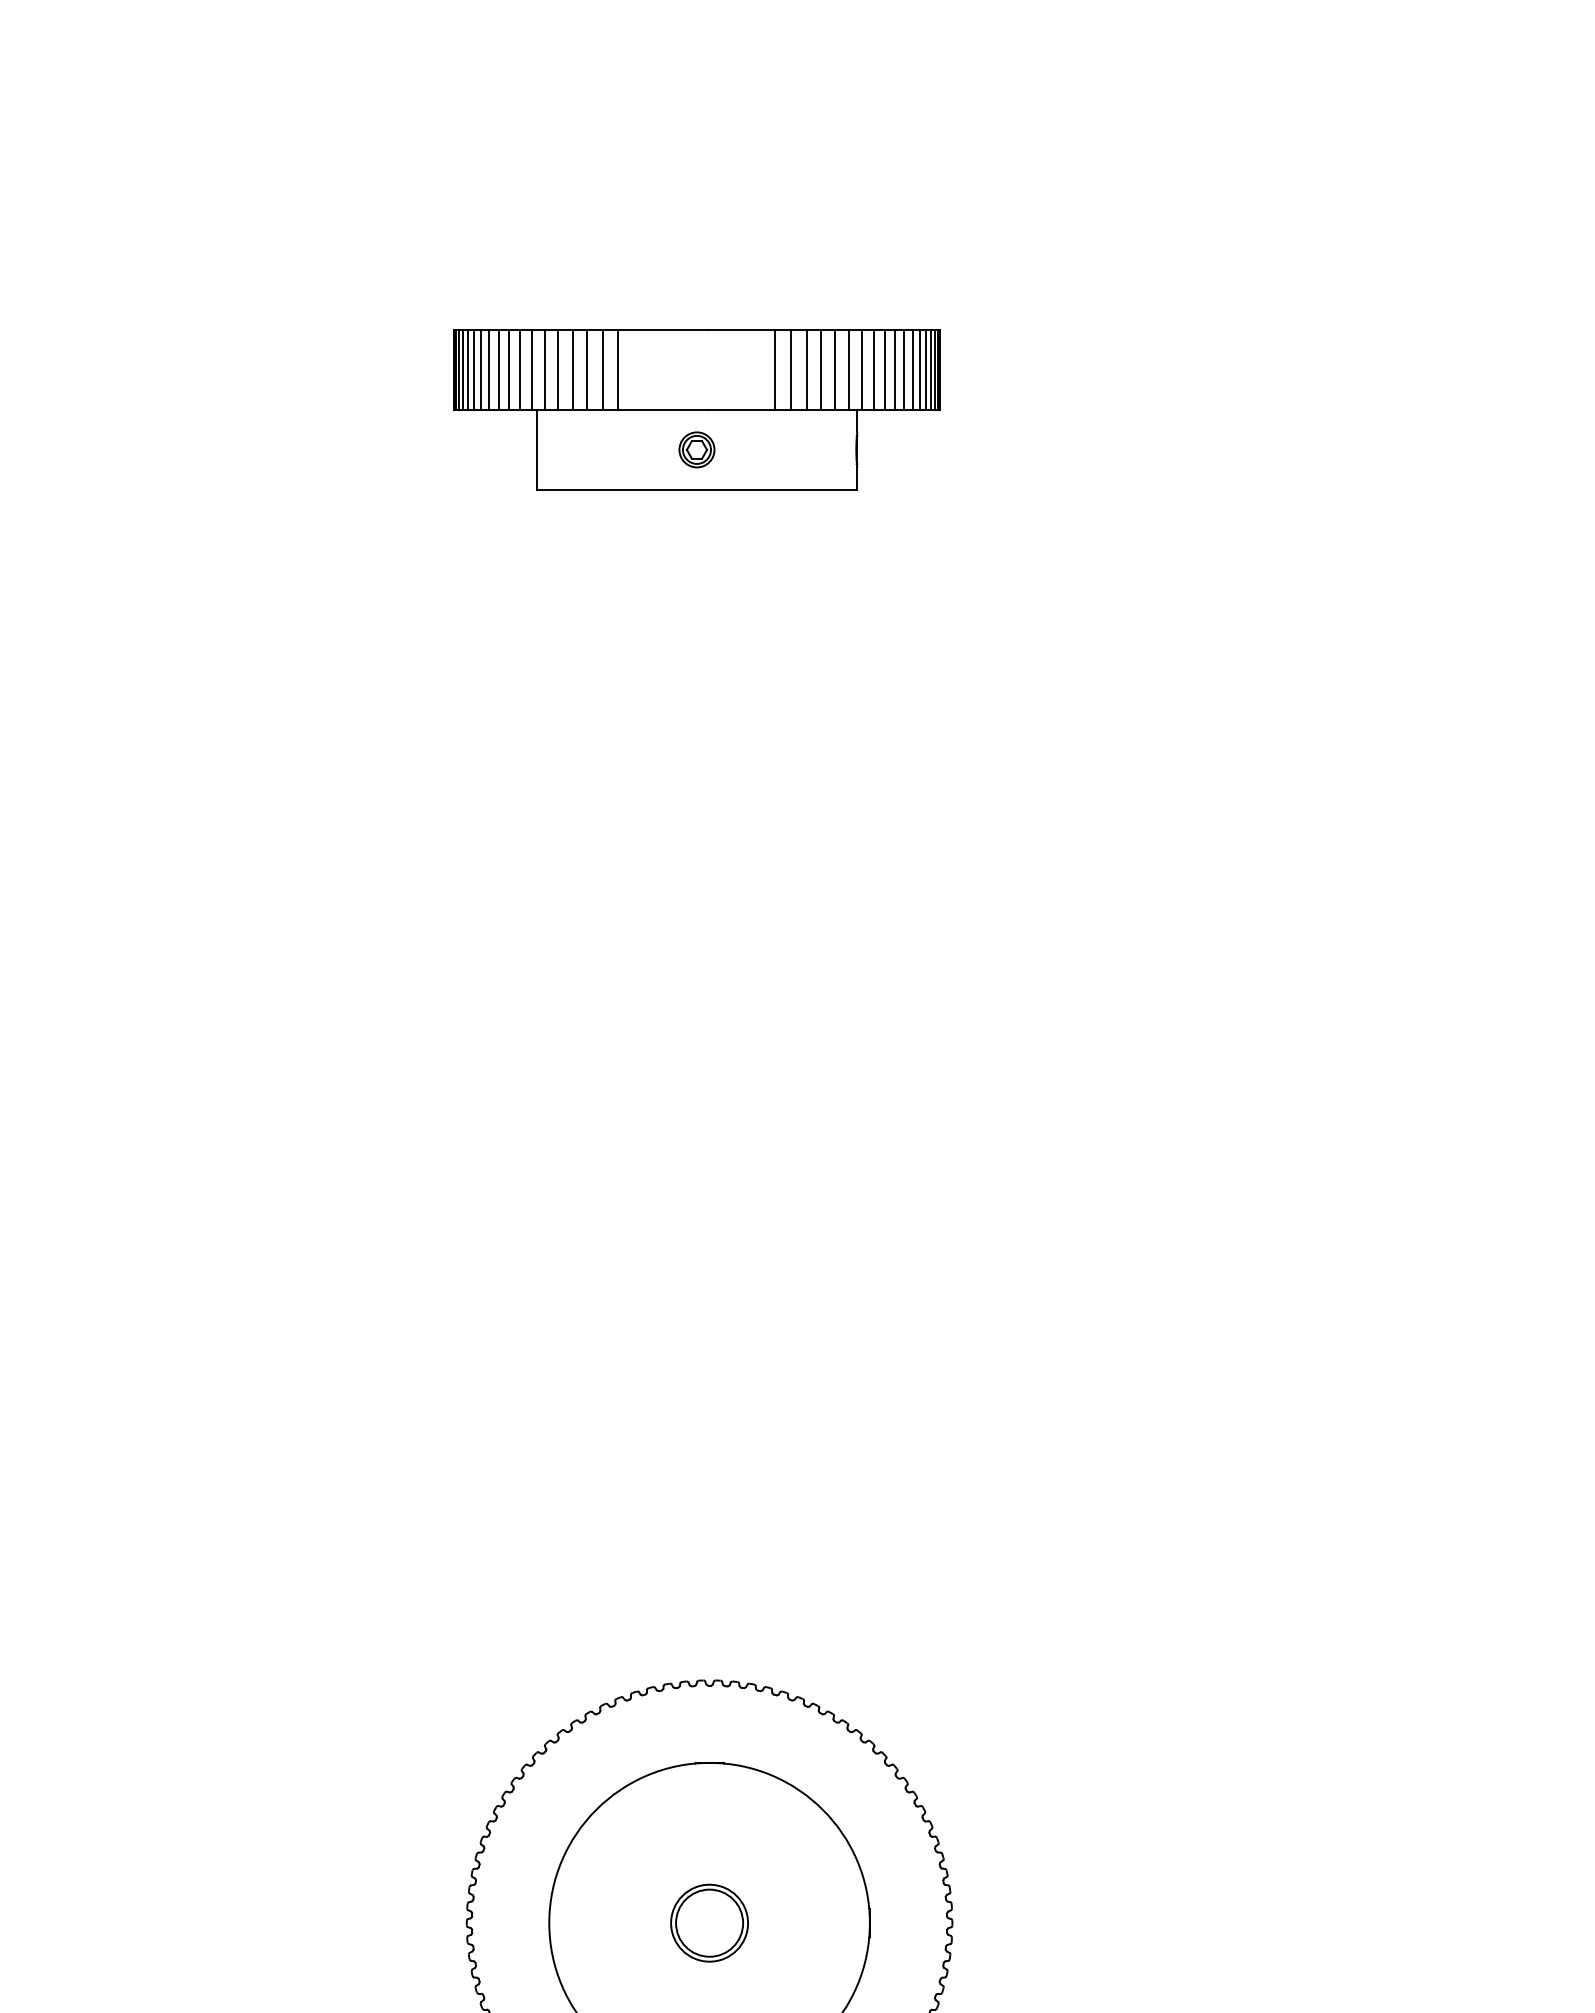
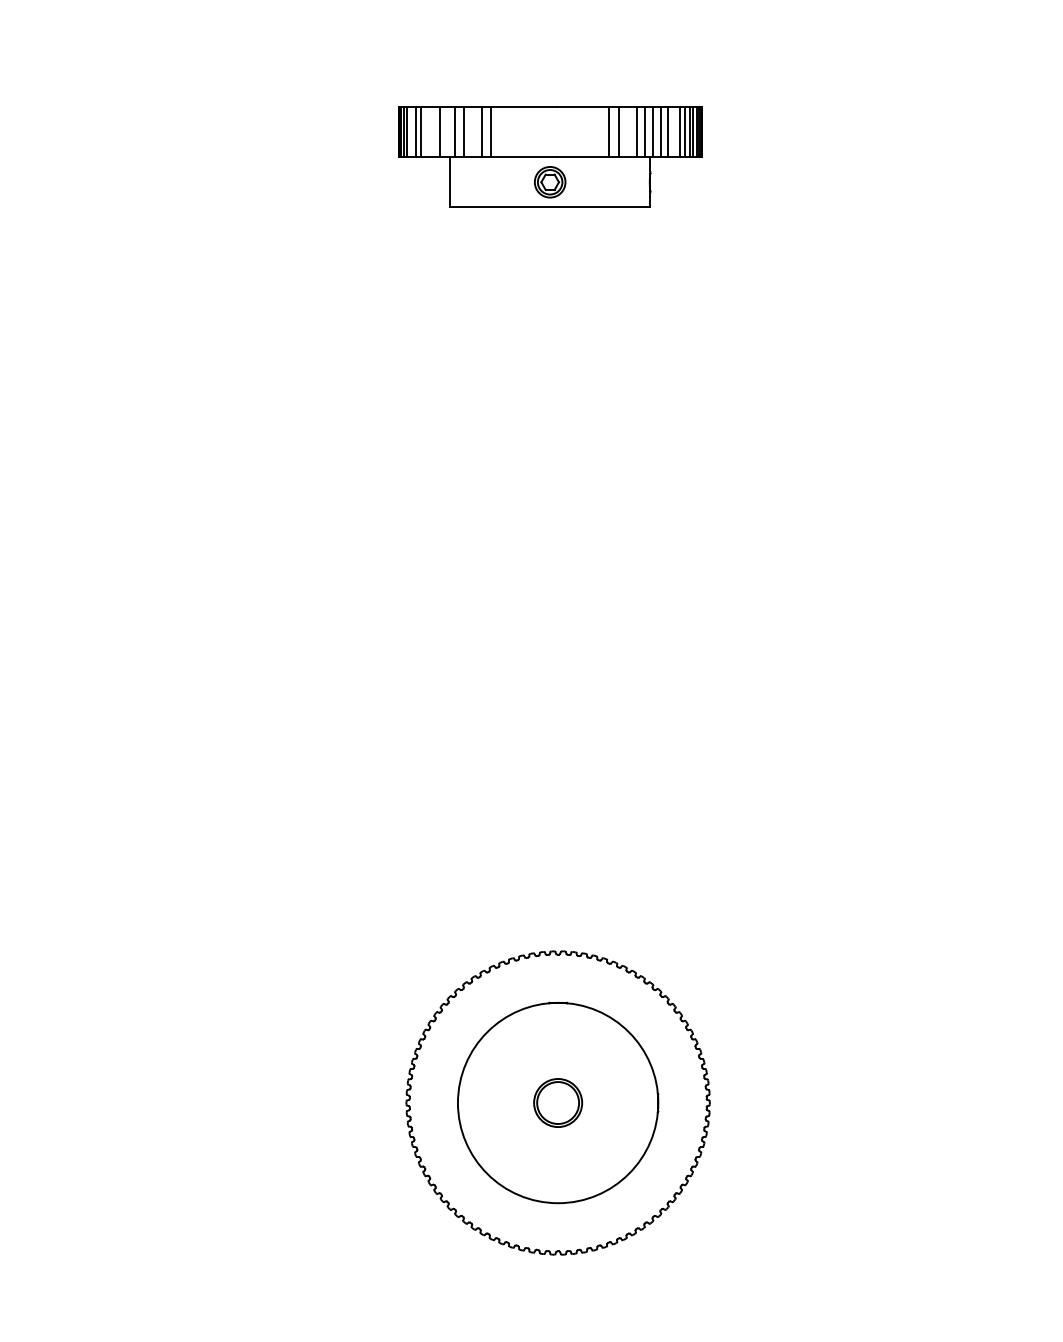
line: (473, 370) -> (410, 132), removed
line: (498, 370) -> (426, 132), removed
line: (508, 370) -> (432, 132), removed
line: (532, 370) -> (447, 132), removed
line: (572, 370) -> (472, 132), removed
line: (618, 370) -> (501, 132), removed
line: (775, 370) -> (599, 132), removed
line: (822, 370) -> (628, 132), removed
line: (895, 370) -> (674, 132), removed
part: (697, 450) -> (550, 182), size x1.4

